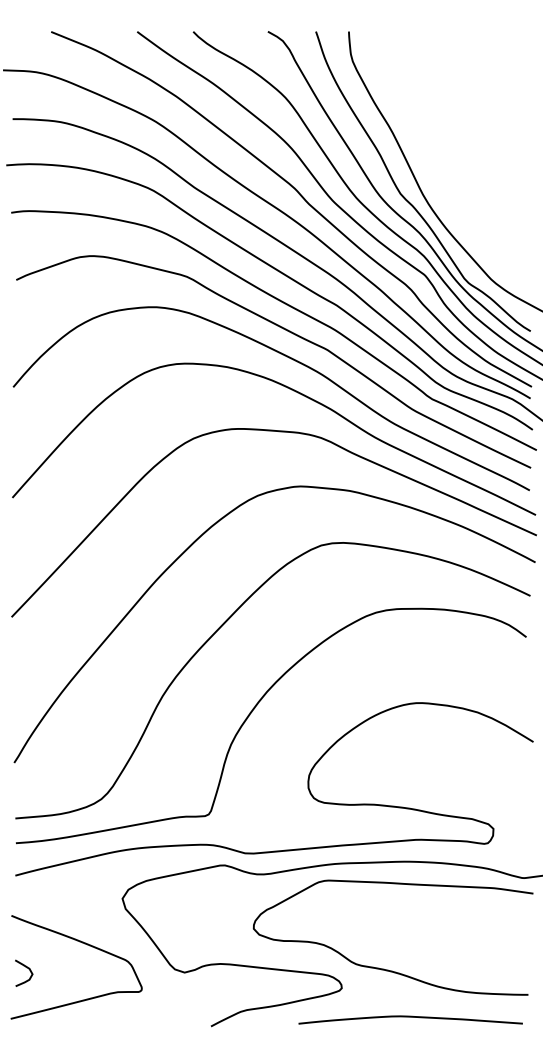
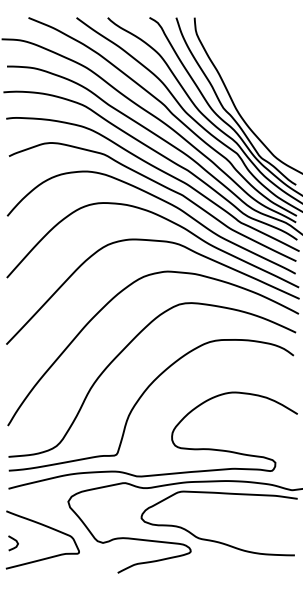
curve: (409, 1018) -> (228, 568), removed

